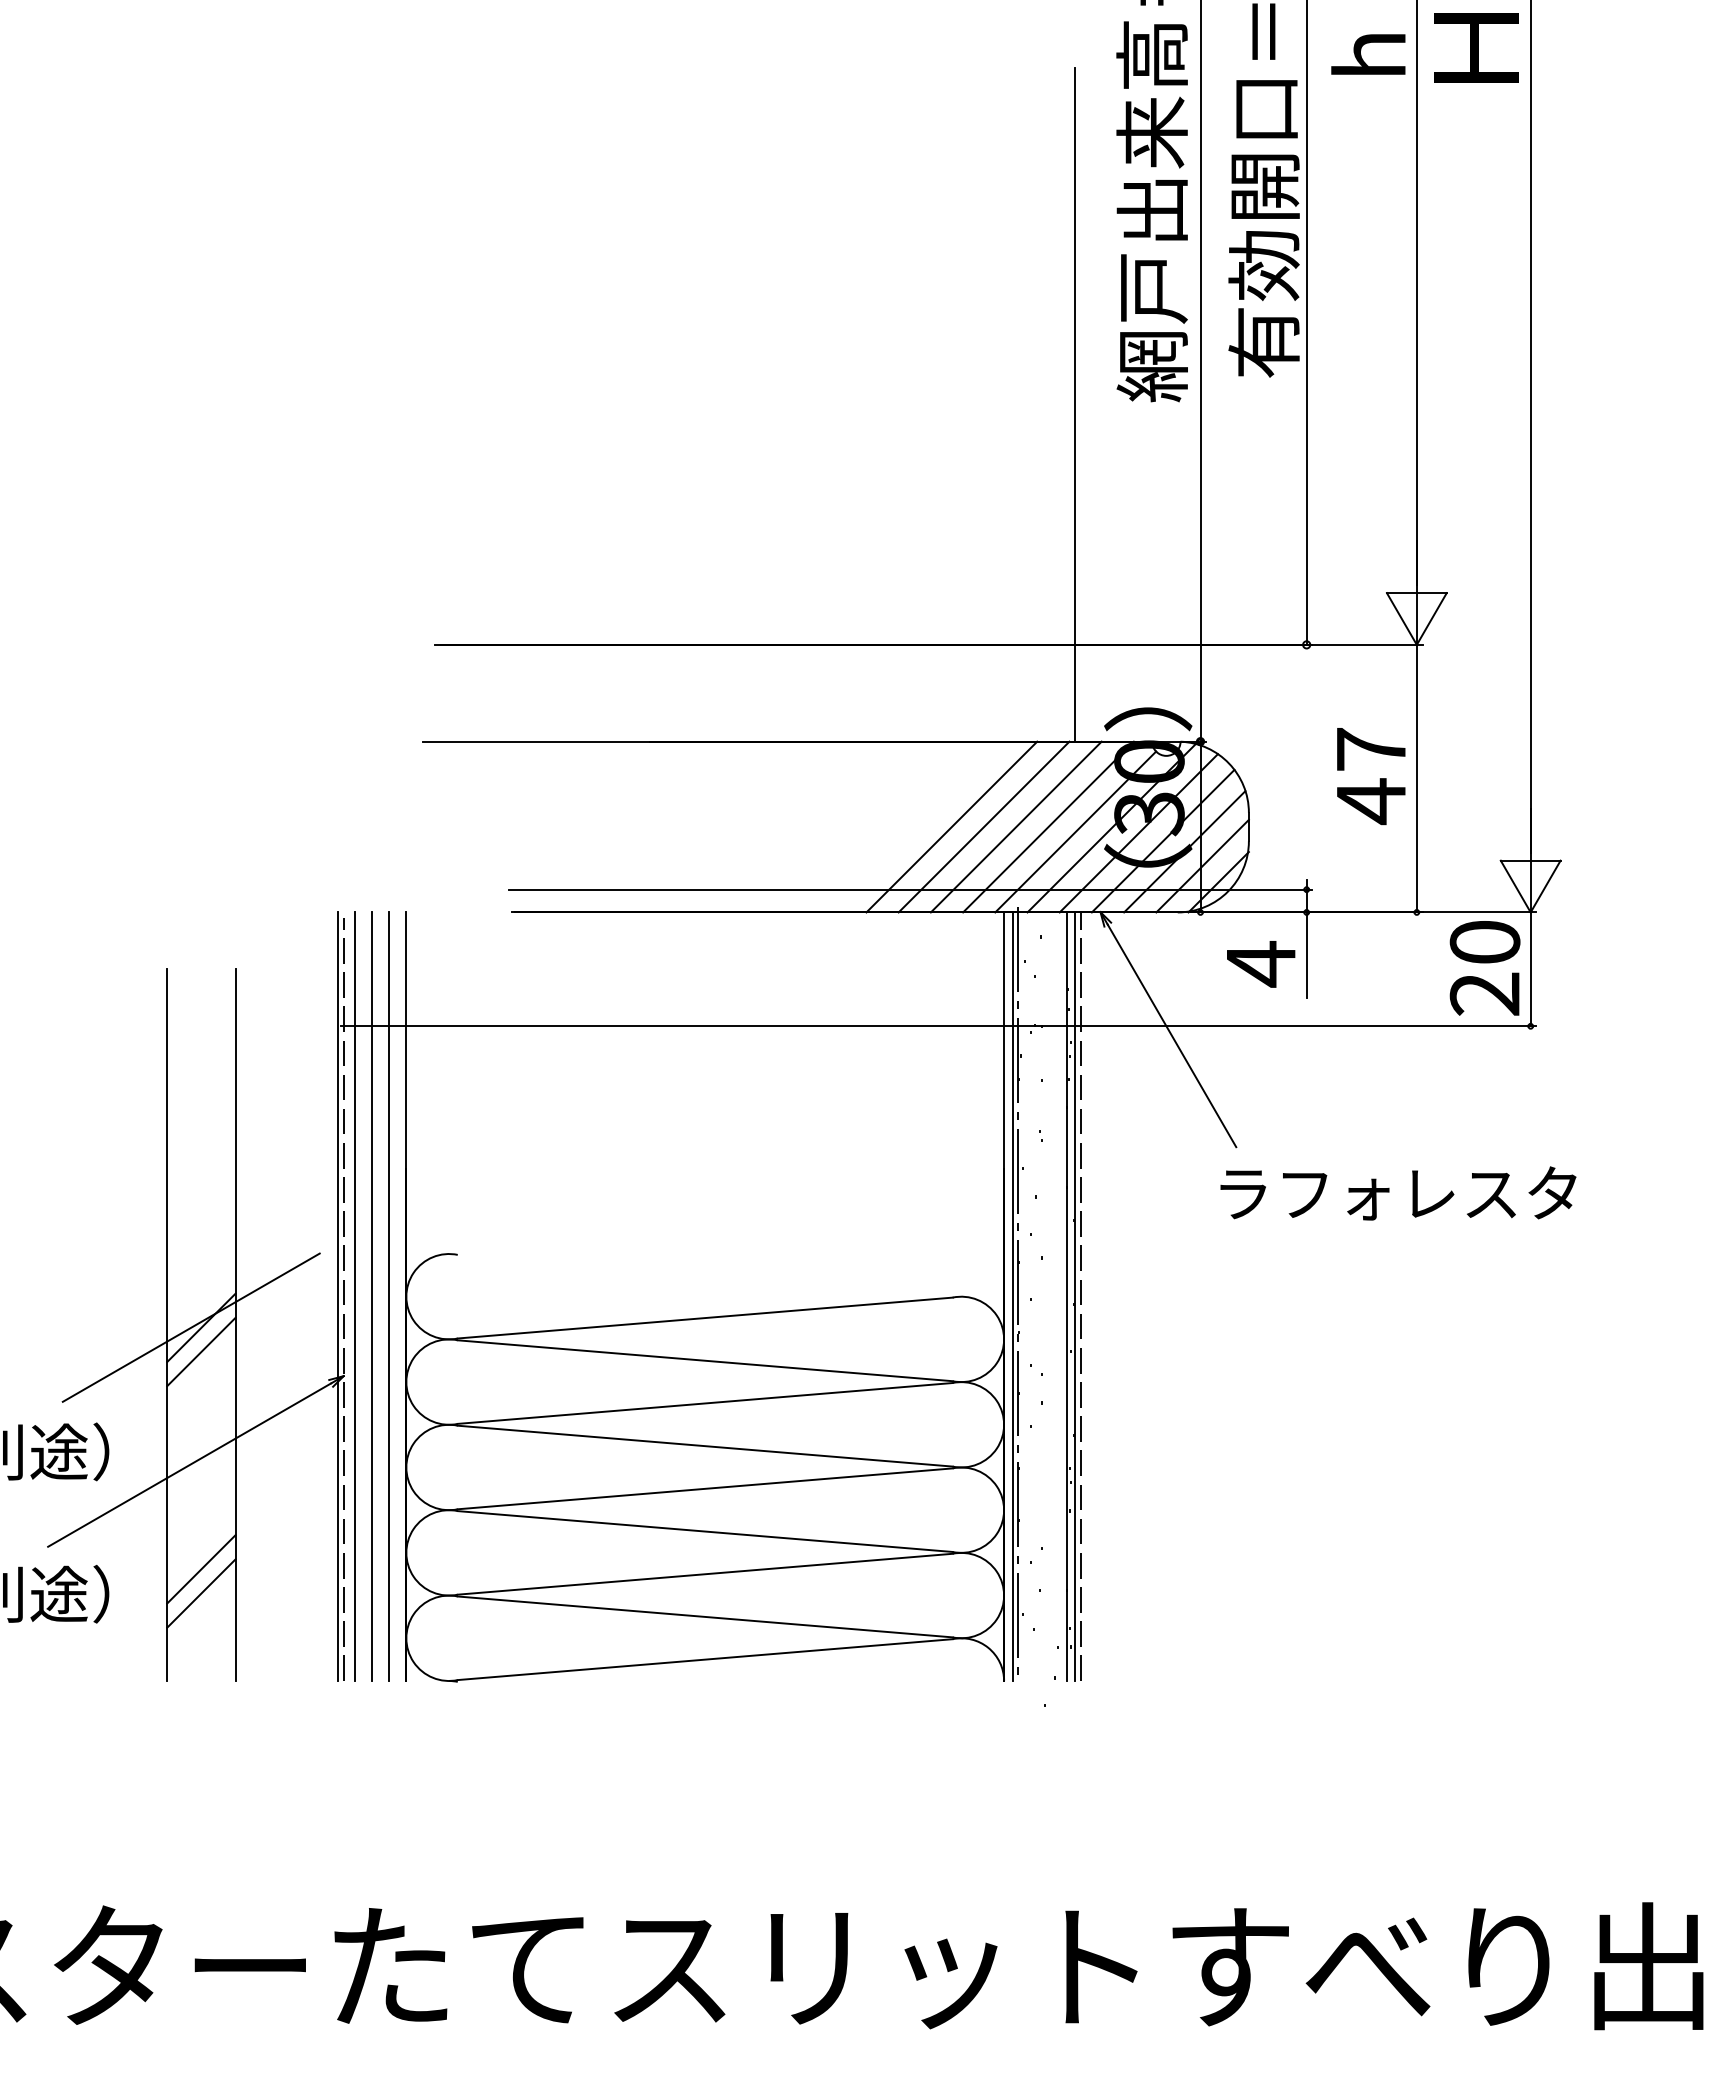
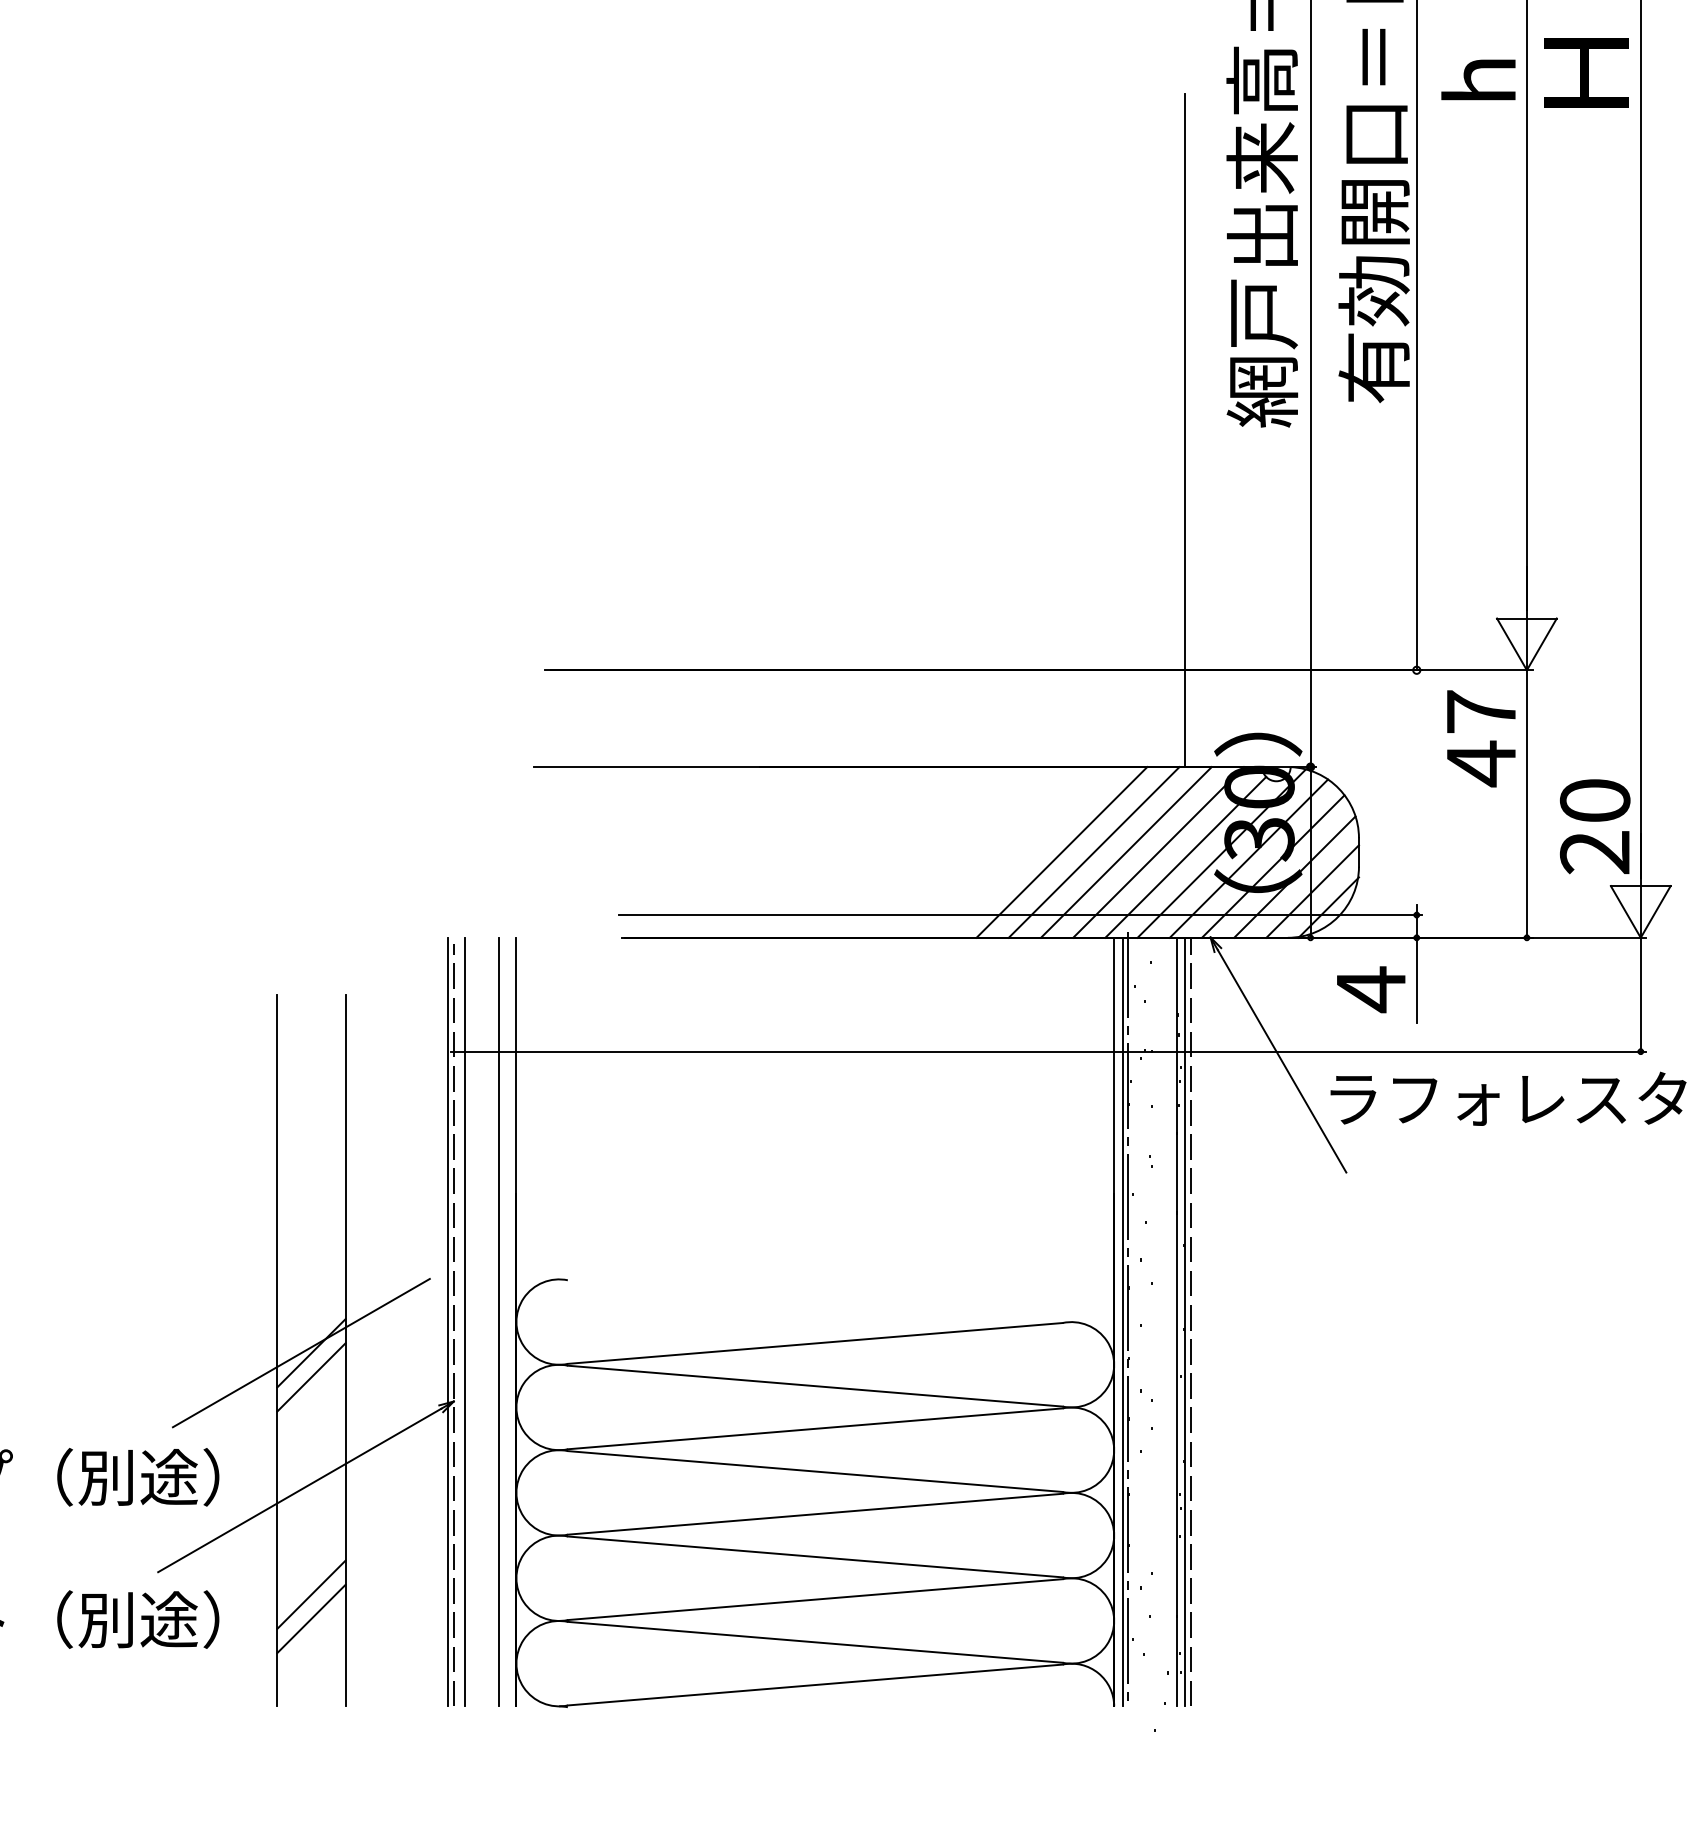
text: (1371, 776) -> (1481, 738), moved
text: (1484, 968) -> (1594, 826), moved
text: (1398, 1193) -> (1508, 1098), moved
line: (372, 1296) -> (482, 1321), removed

